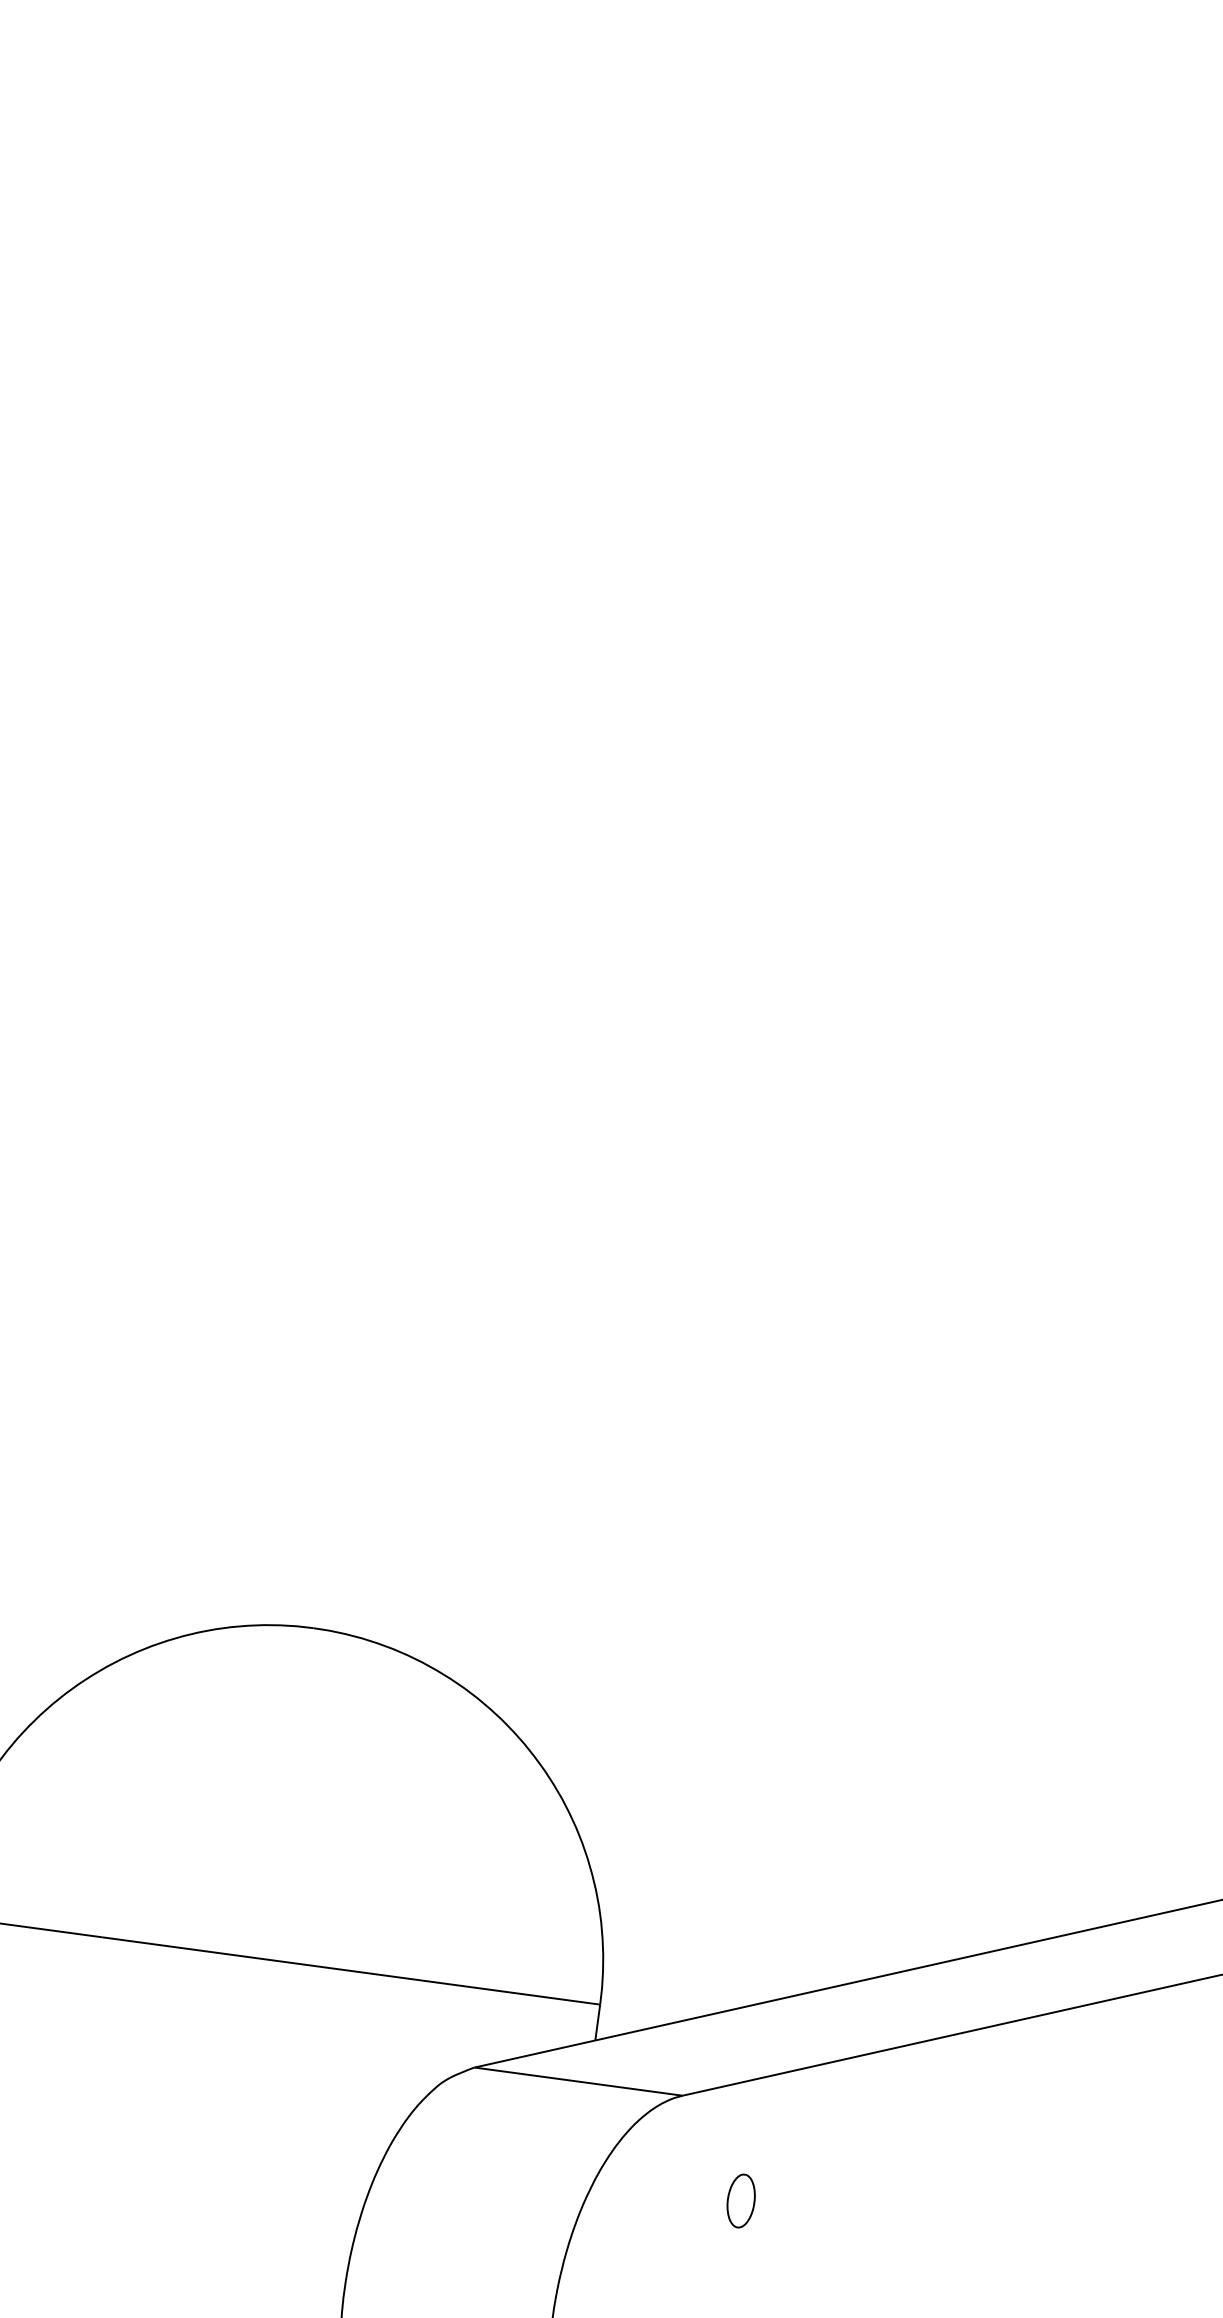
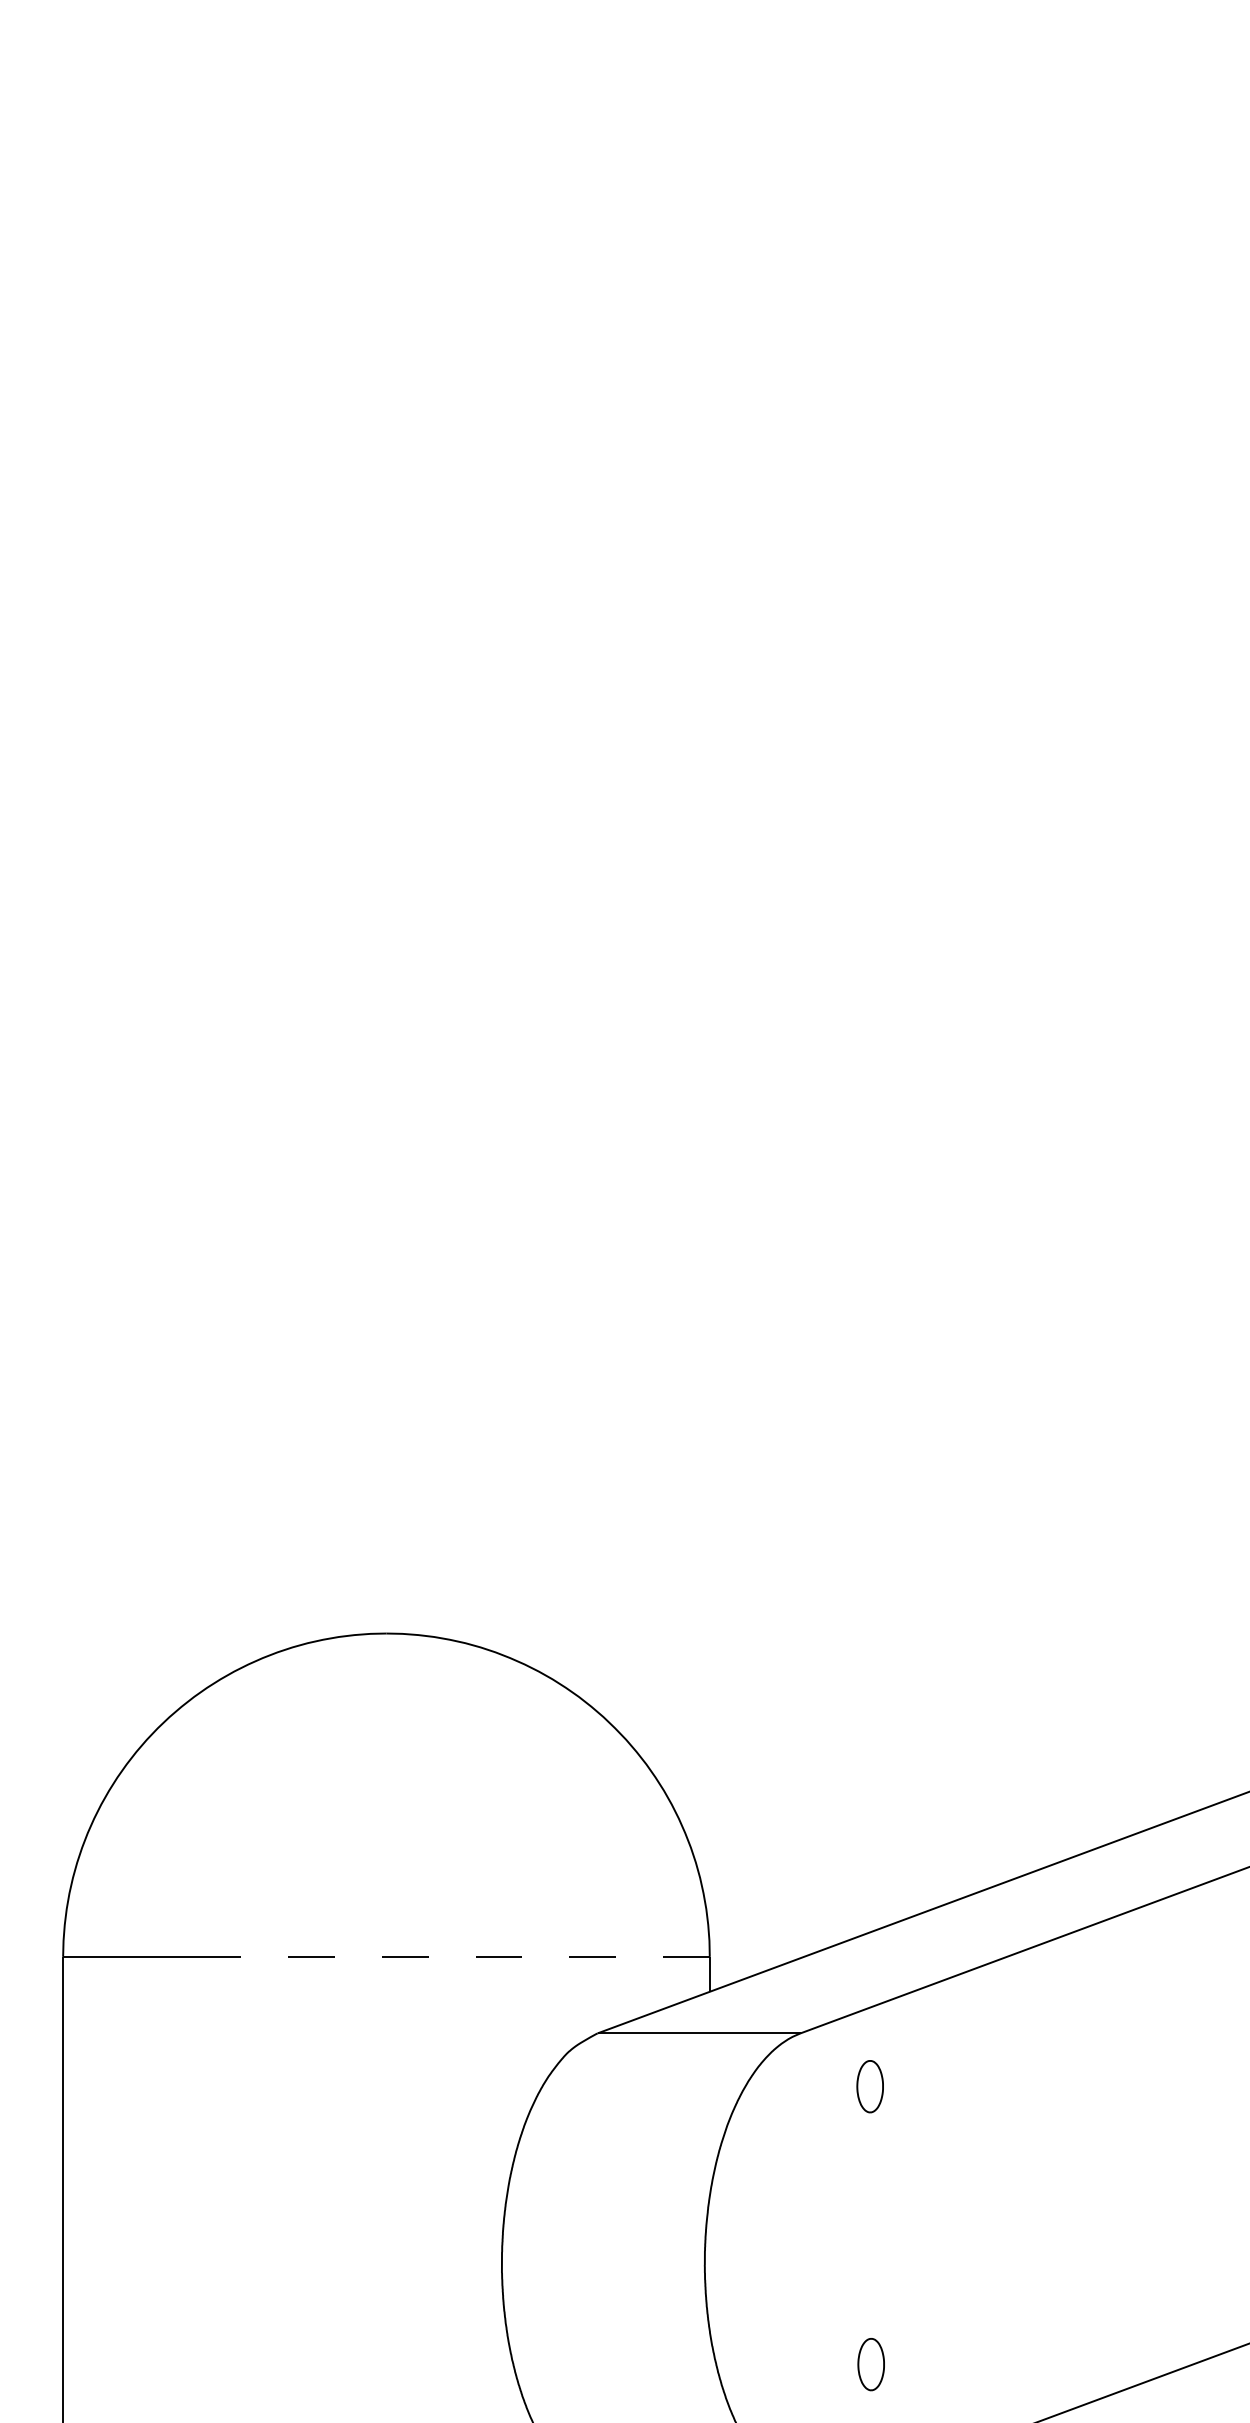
line: (350, 1970) -> (466, 1956), solid -> dashed
part: (740, 2200) -> (869, 2086), moved

